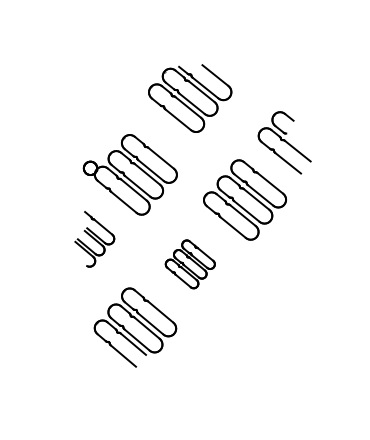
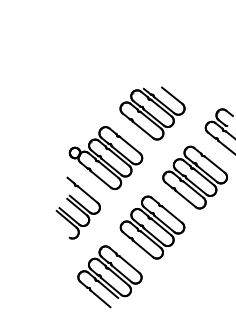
part: (190, 98) -> (152, 113), moved
part: (94, 239) -> (78, 208), size x1.43
part: (190, 264) -> (152, 227), size x1.67

